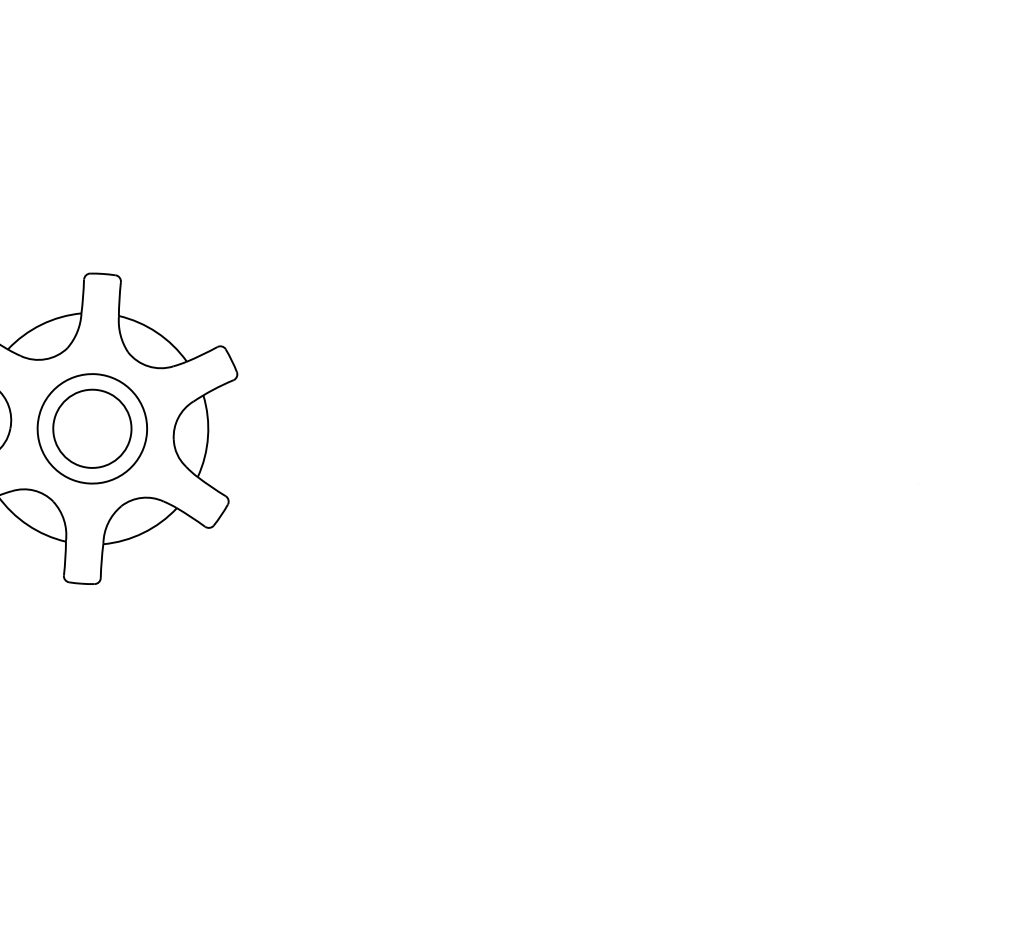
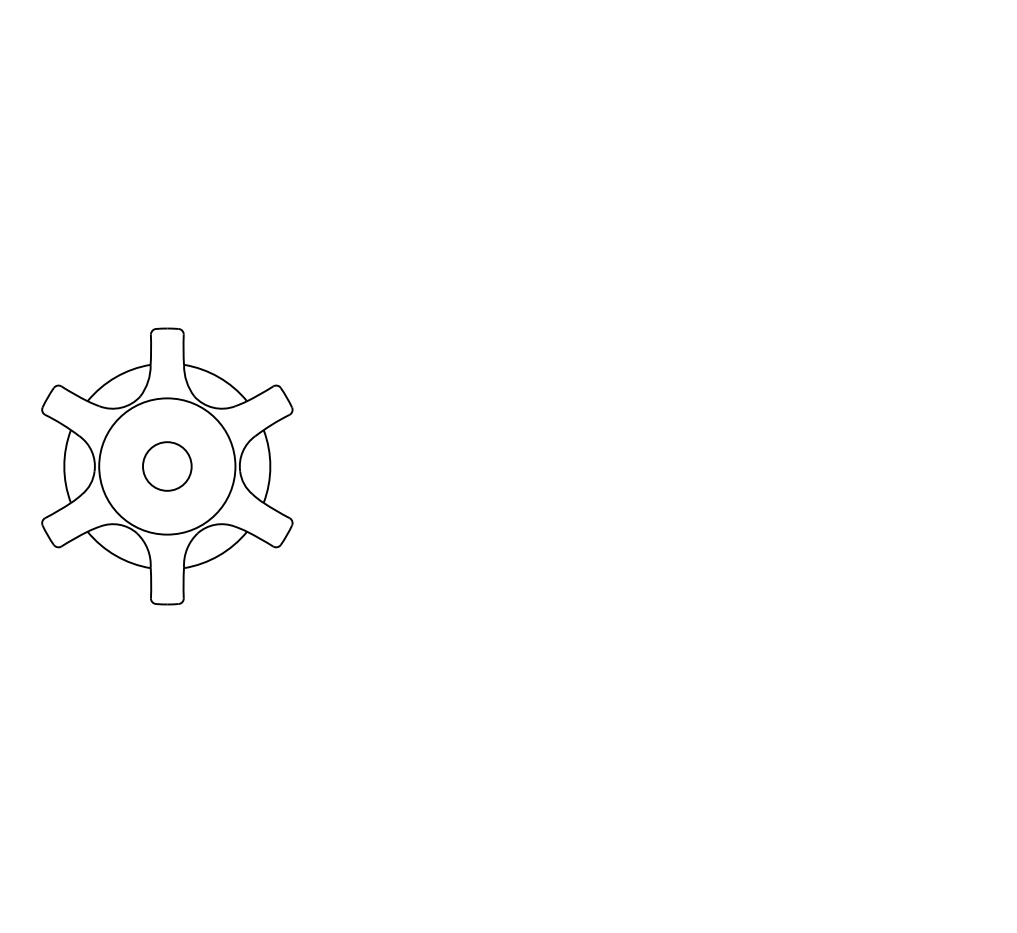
circle: (91, 428) -> (166, 466), size x1.4
circle: (92, 428) -> (167, 466), size x0.7

